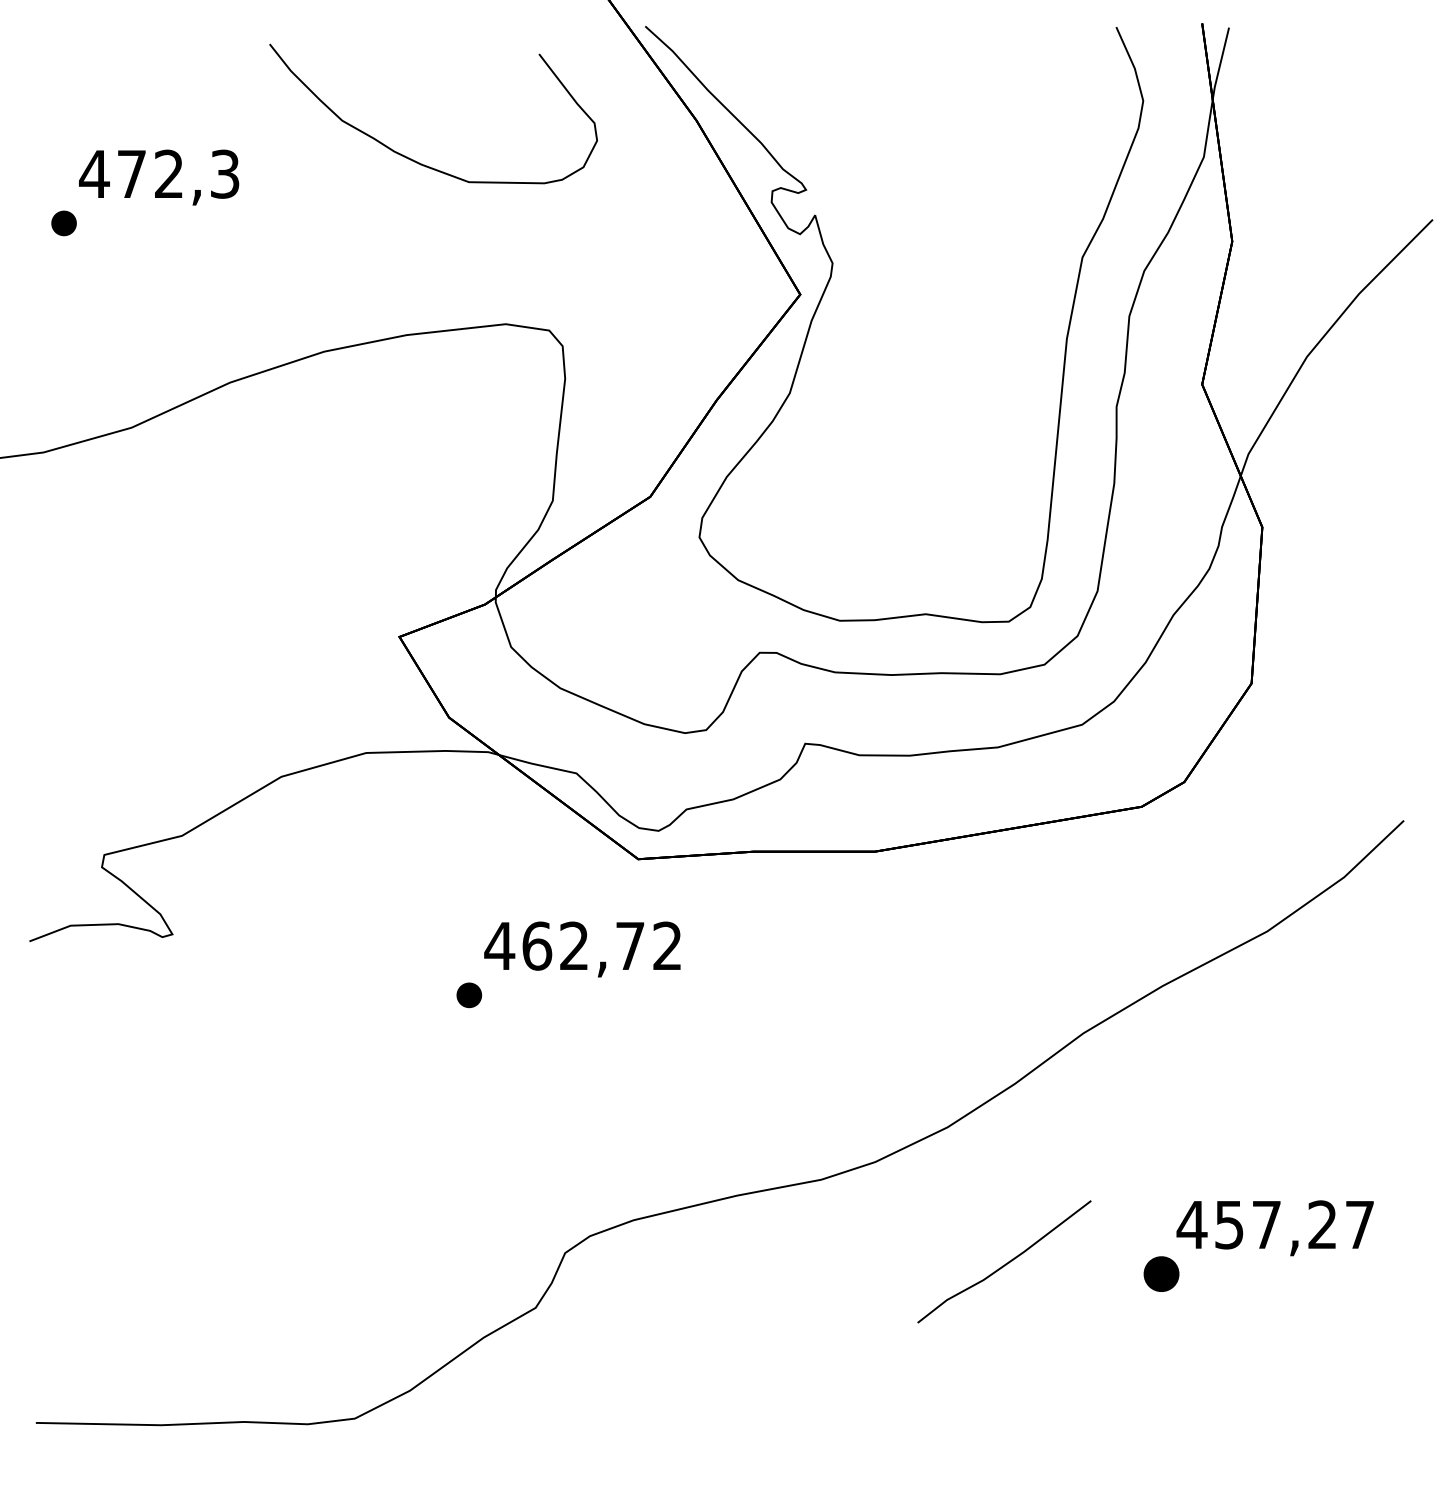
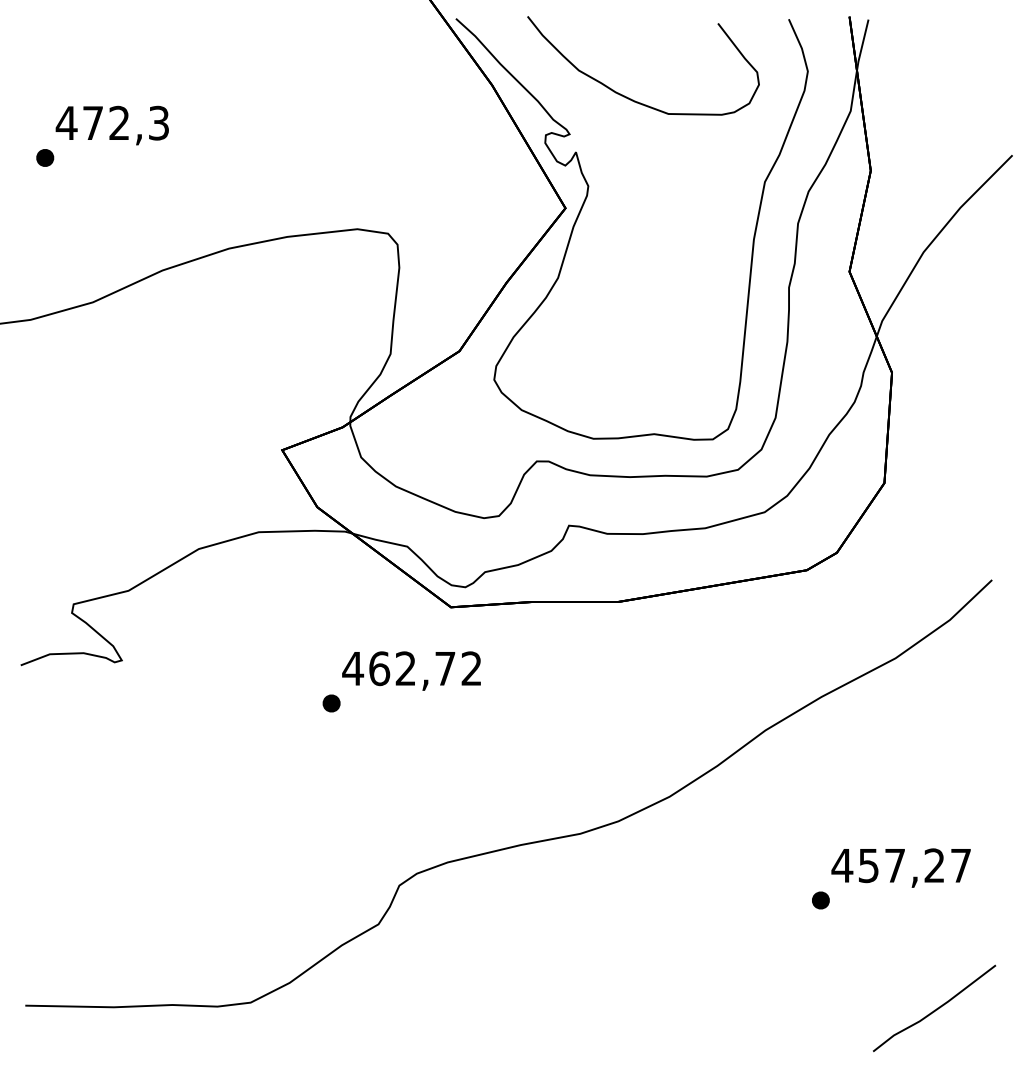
curve: (411, 158) -> (627, 97), moved
part: (1004, 1261) -> (934, 1008), moved
part: (1161, 1273) -> (820, 900), size x0.71

